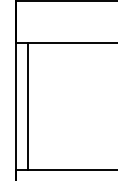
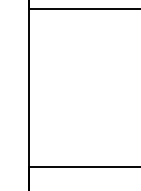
line: (28, 106) -> (45, 87), removed

